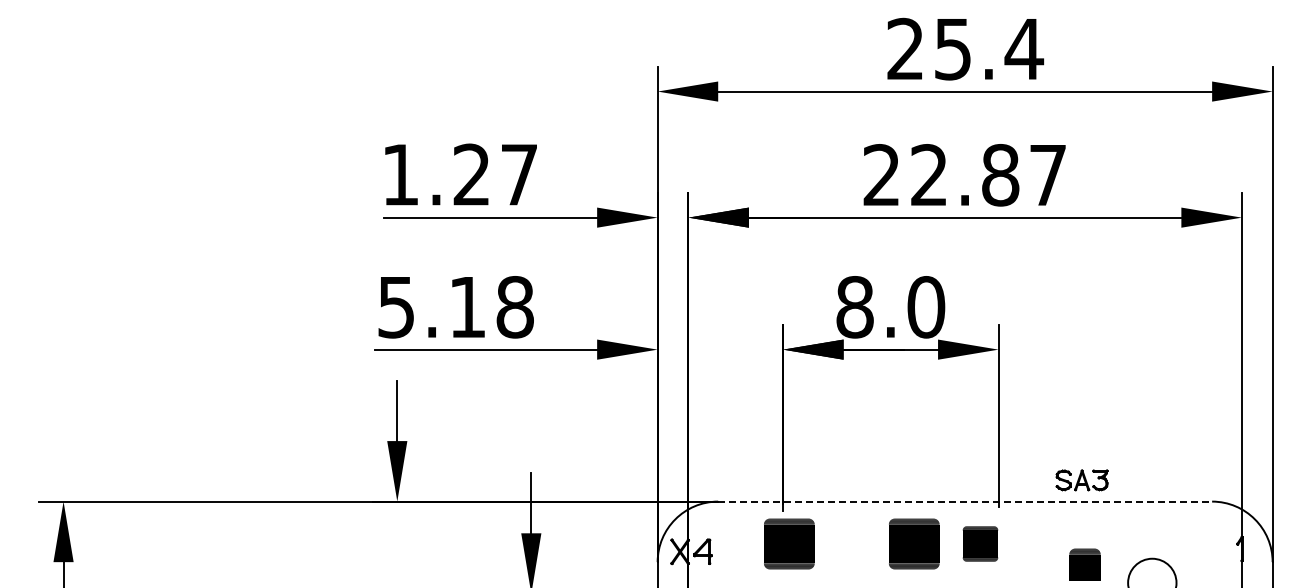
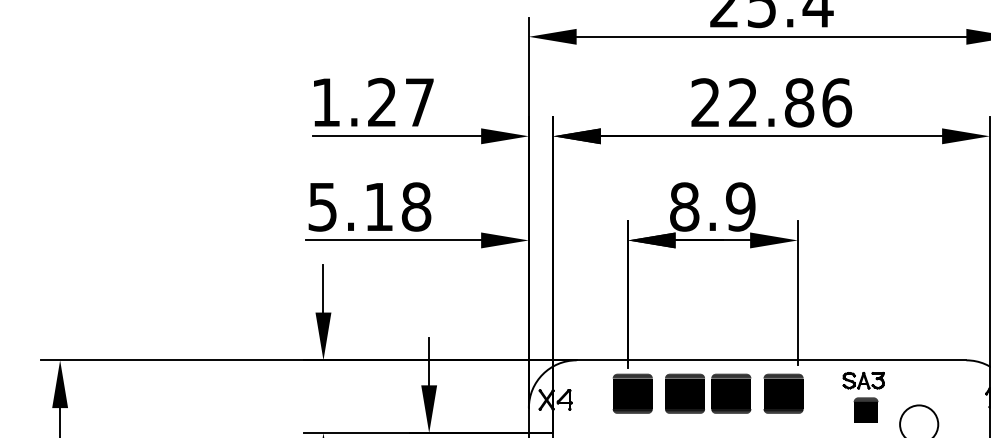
text: (1048, 175) -> (837, 103), 22.87 -> 22.86
text: (926, 307) -> (740, 207), 8.0 -> 8.9
part: (1081, 480) -> (863, 380), moved
line: (965, 501) -> (771, 360), dashed -> solid
part: (855, 543) -> (684, 393), added
part: (980, 543) -> (783, 393), size x1.43

